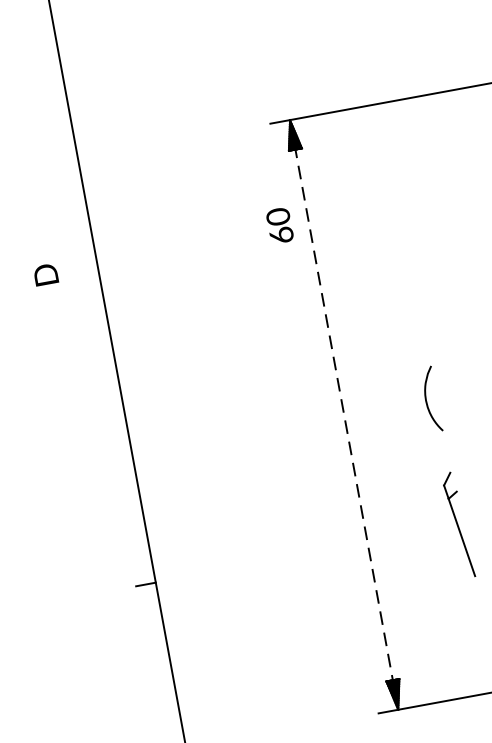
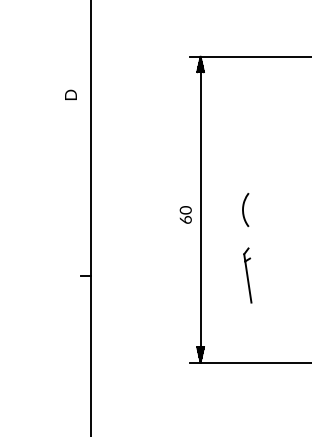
text: (279, 225) -> (185, 214), moved
text: (44, 274) -> (70, 94), moved
line: (343, 414) -> (200, 209), dashed -> solid

